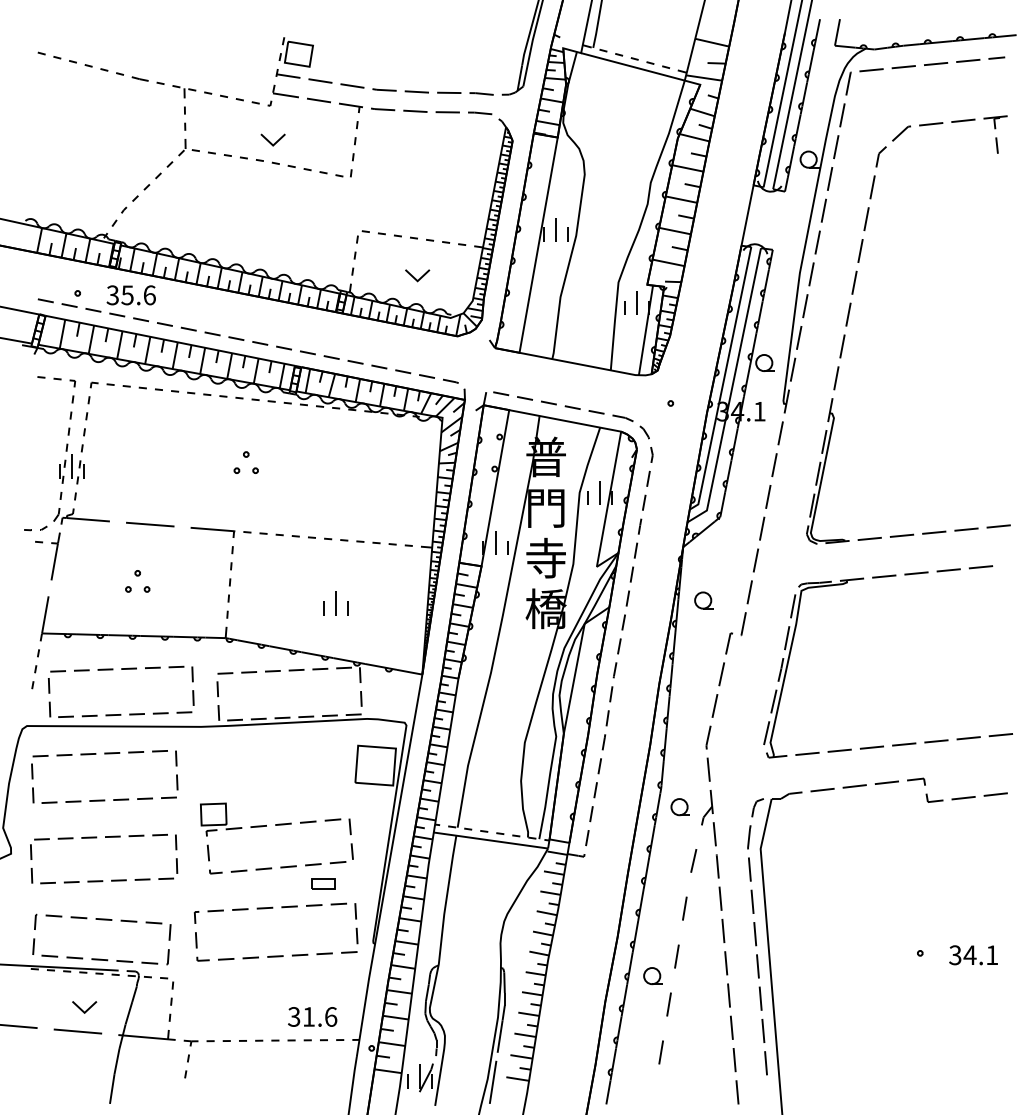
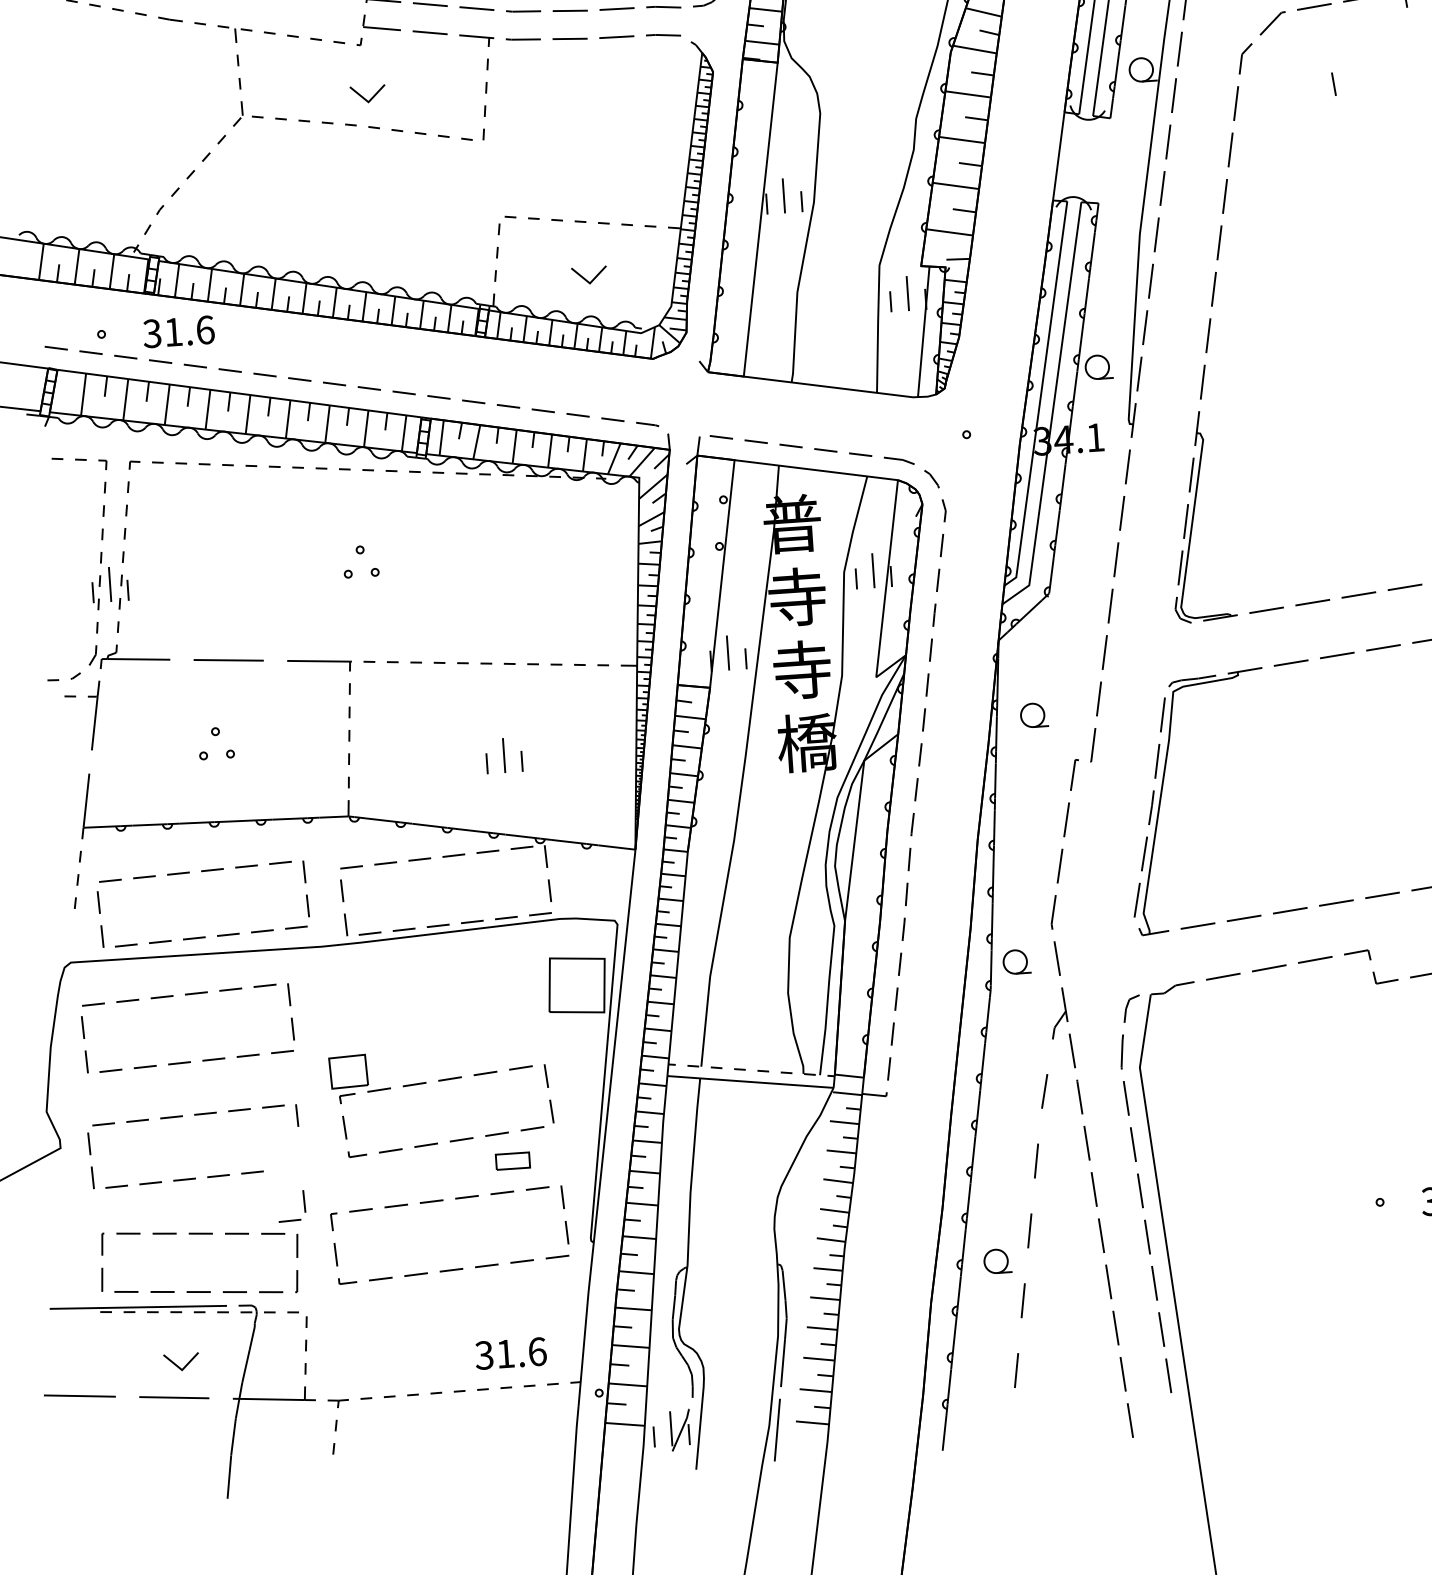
line: (996, 145) -> (1333, 84), moved
text: (127, 295) -> (173, 332), 35.6 -> 31.6
text: (545, 507) -> (796, 596), 門 -> 寺
part: (679, 807) -> (1015, 962), moved
part: (176, 868) -> (303, 1204), moved

